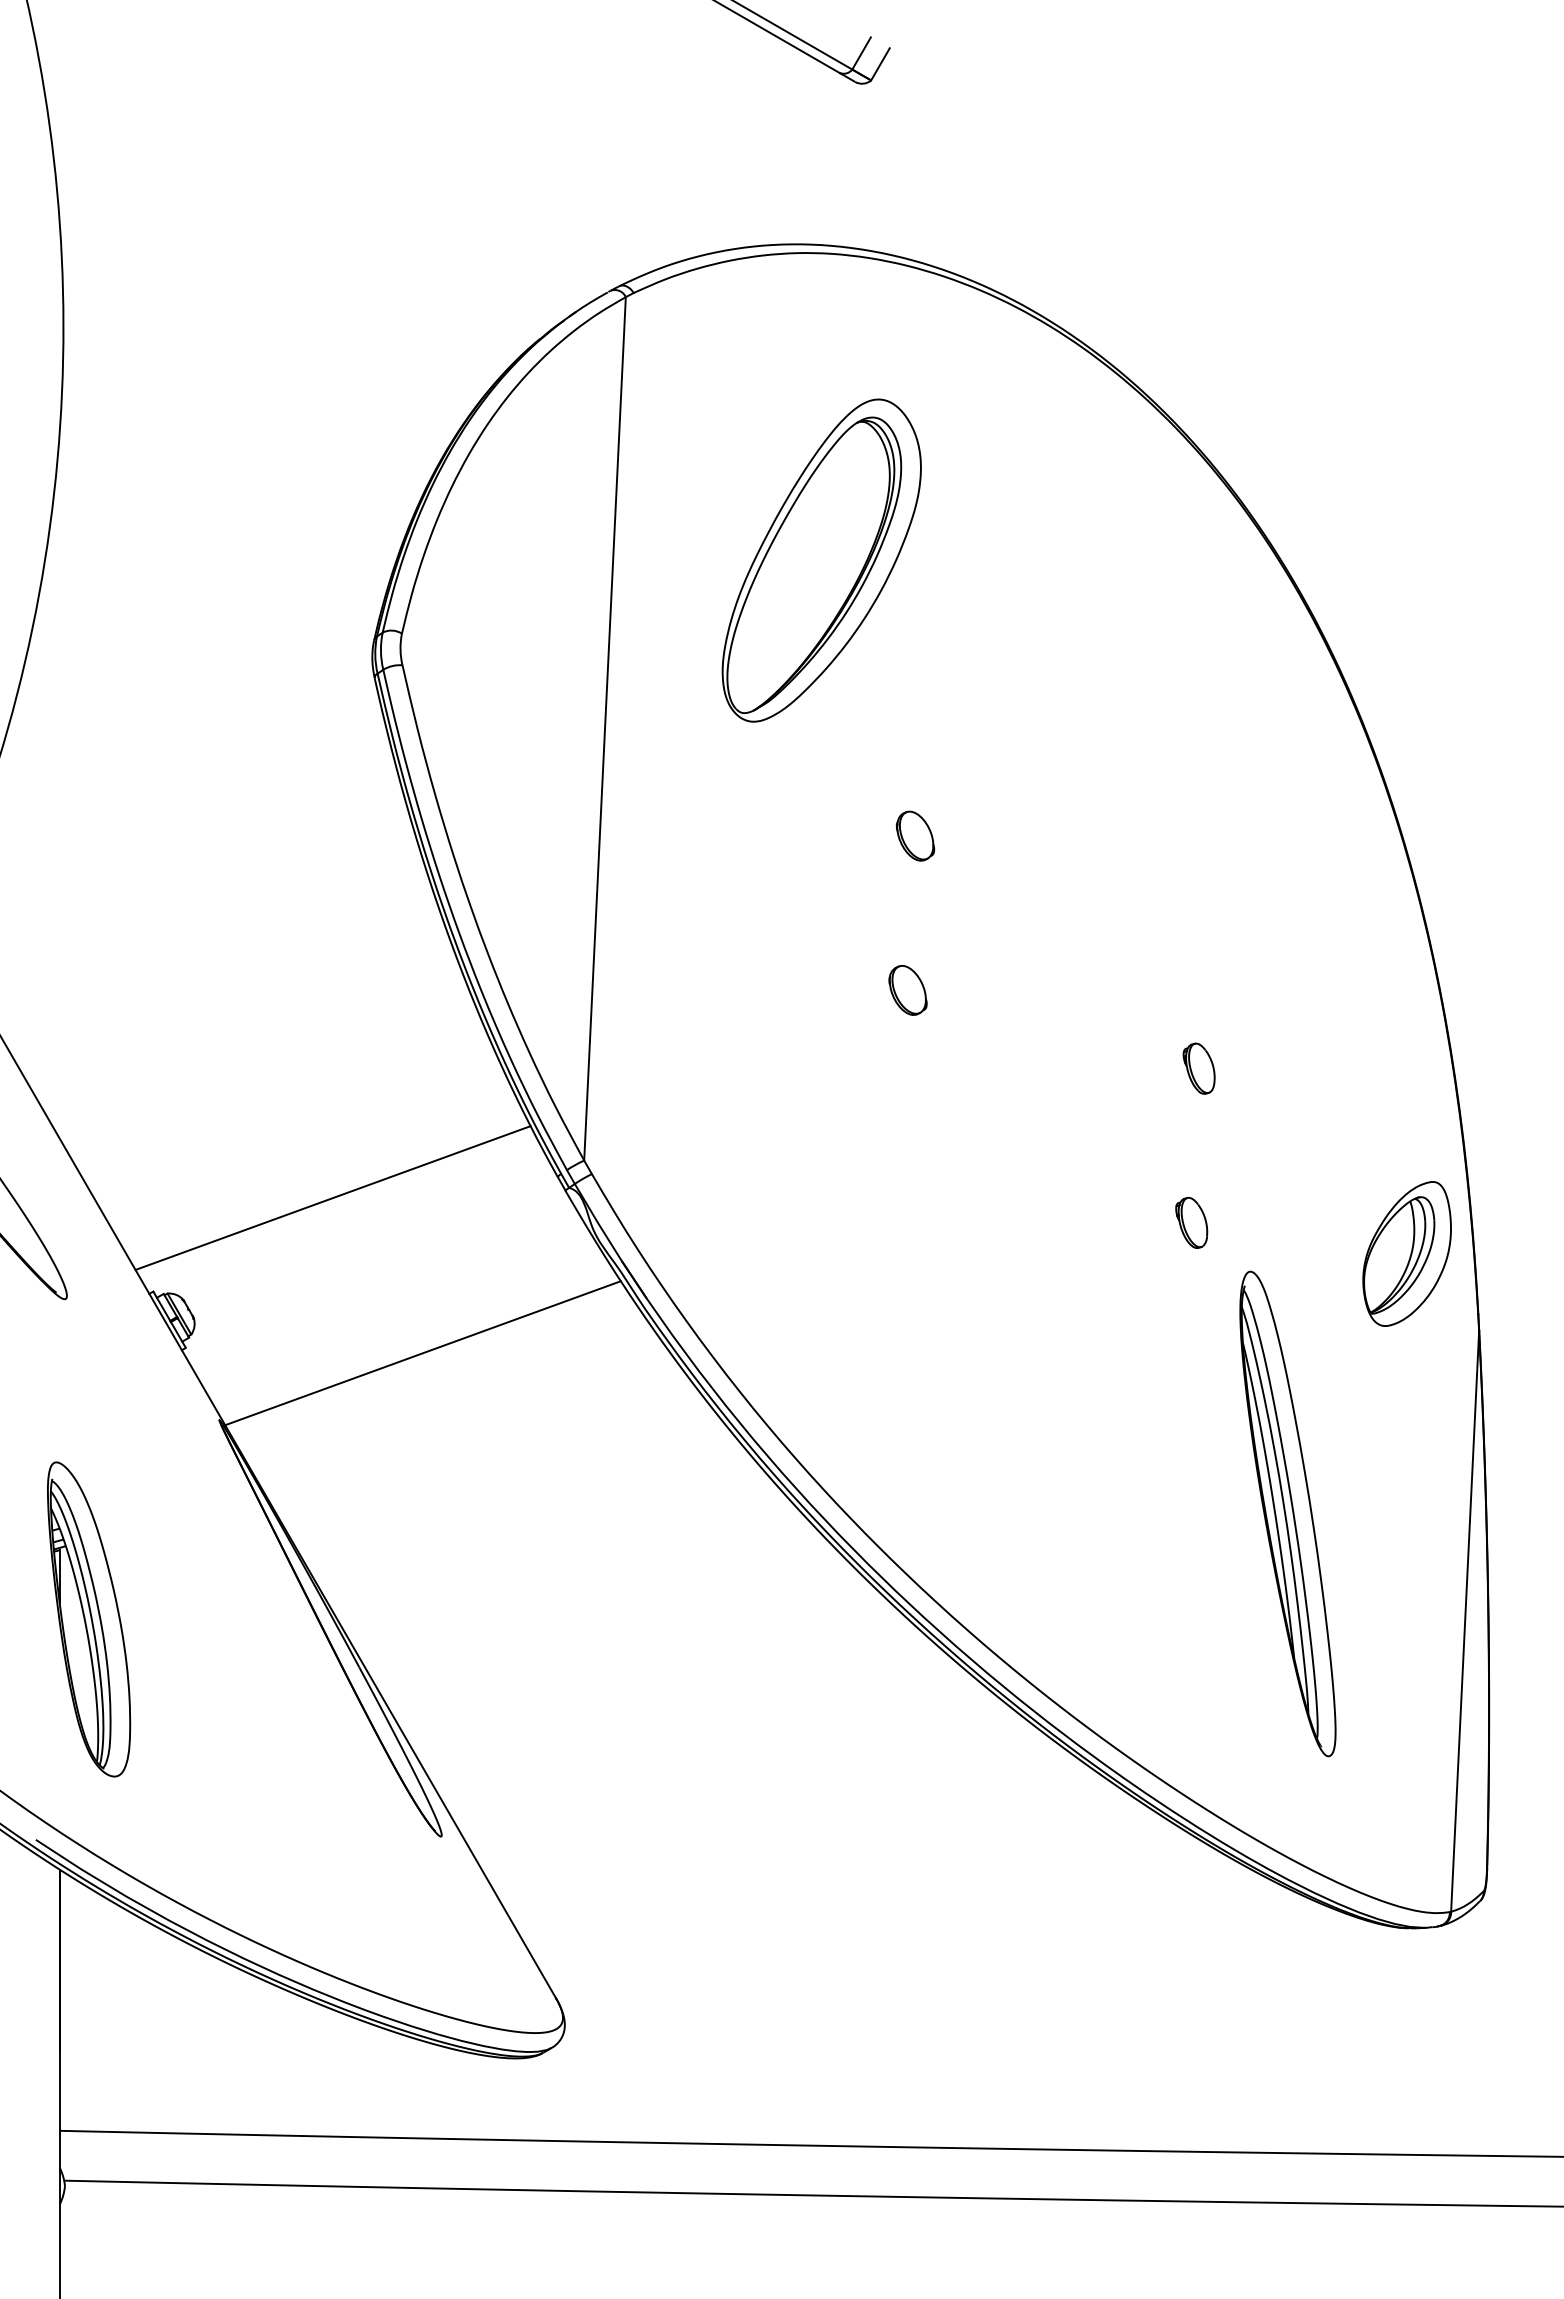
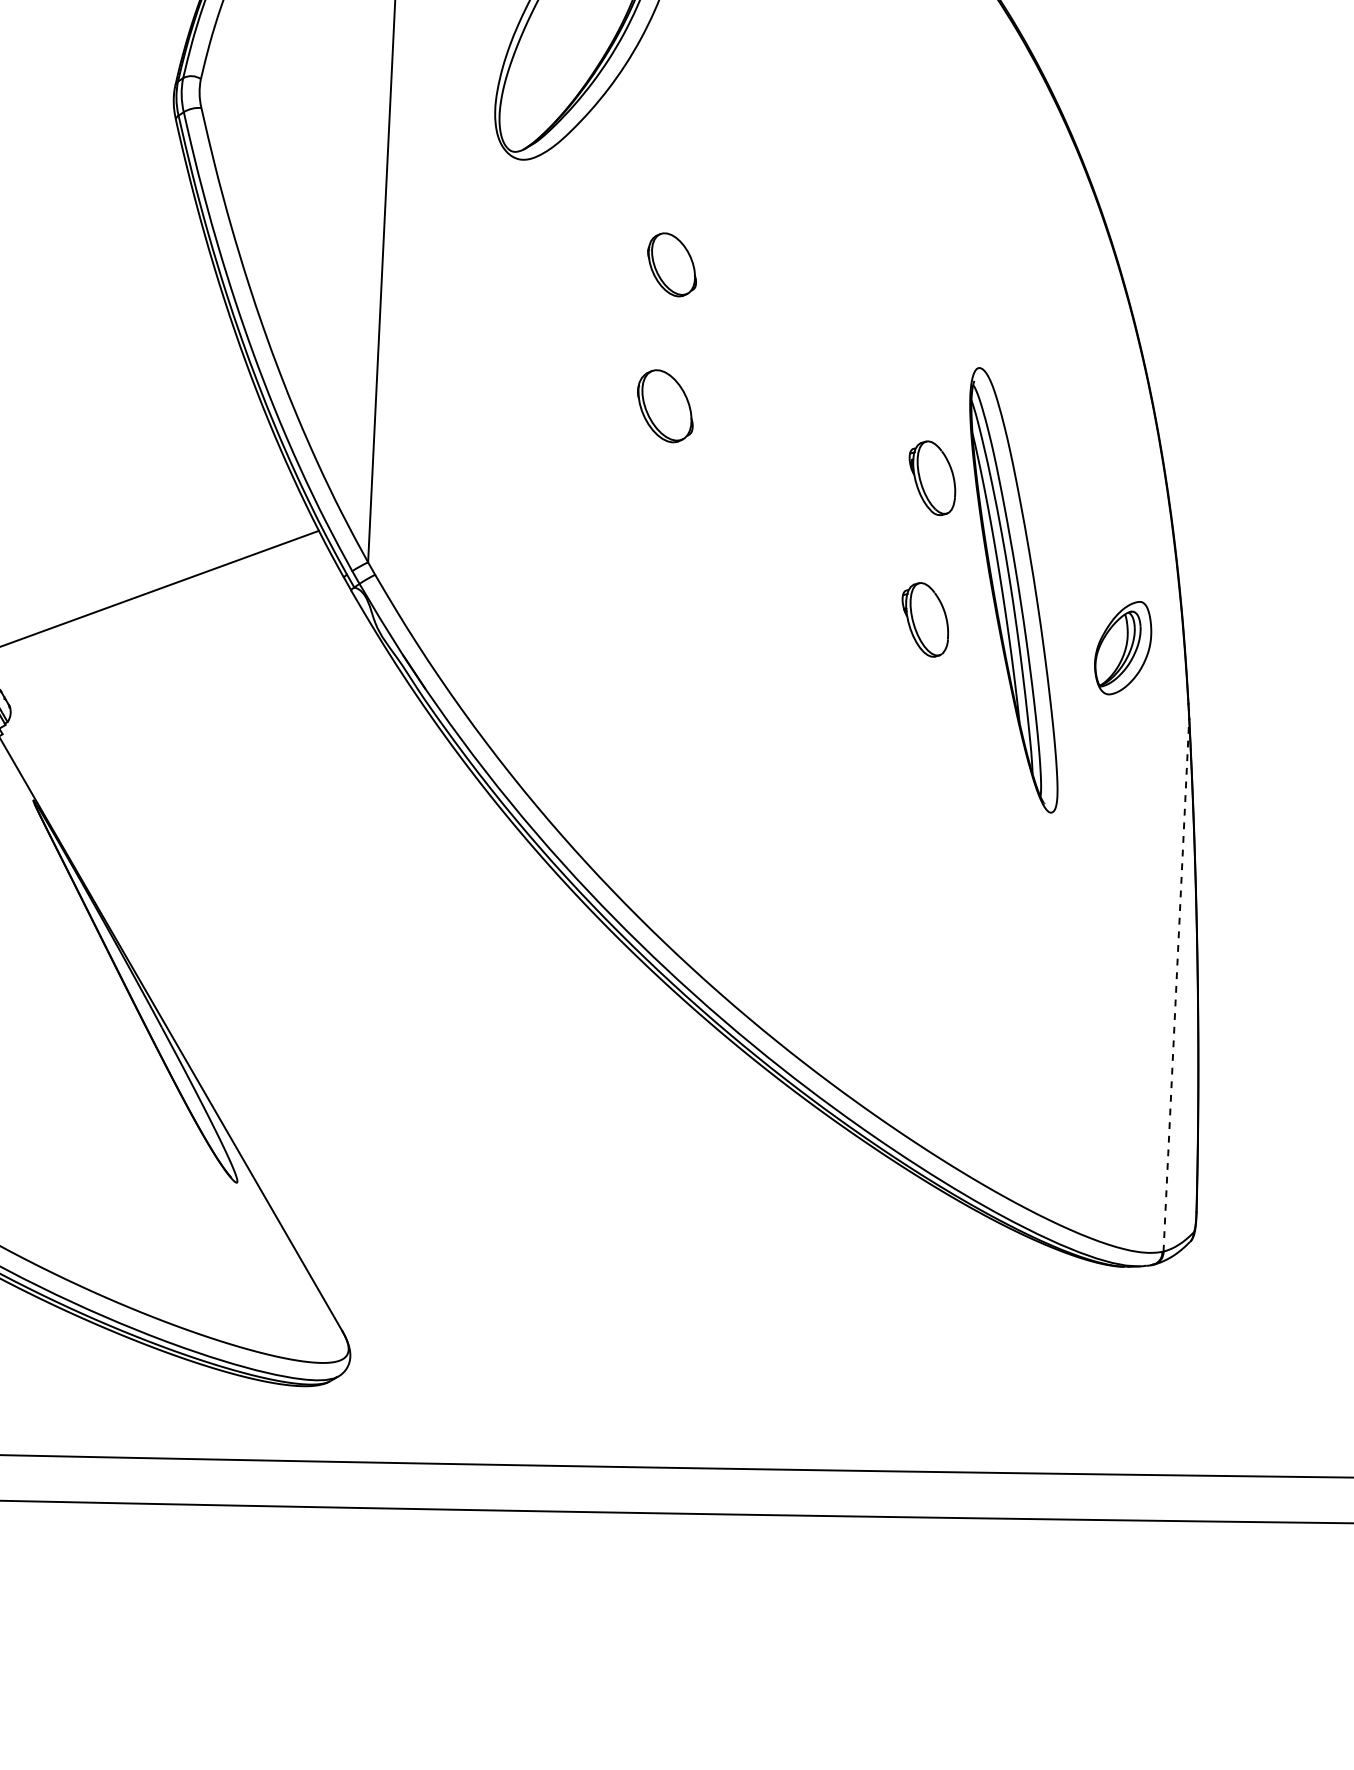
part: (915, 835) -> (672, 264), size x1.4
part: (907, 990) -> (664, 406), size x1.6
part: (1198, 1068) -> (931, 477), size x1.6
part: (1191, 1222) -> (925, 619), size x1.6
part: (1406, 1253) -> (1122, 647), size x0.7
line: (422, 1353) -> (219, 739), removed
part: (1287, 1513) -> (1013, 589), moved
line: (1465, 1621) -> (1176, 985), solid -> dashed

